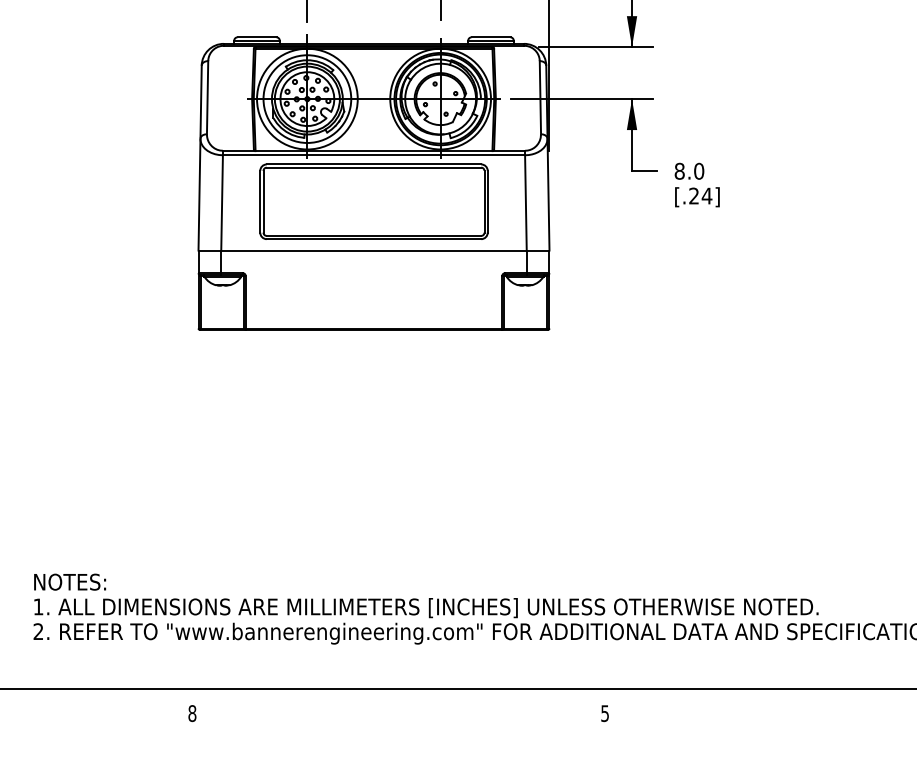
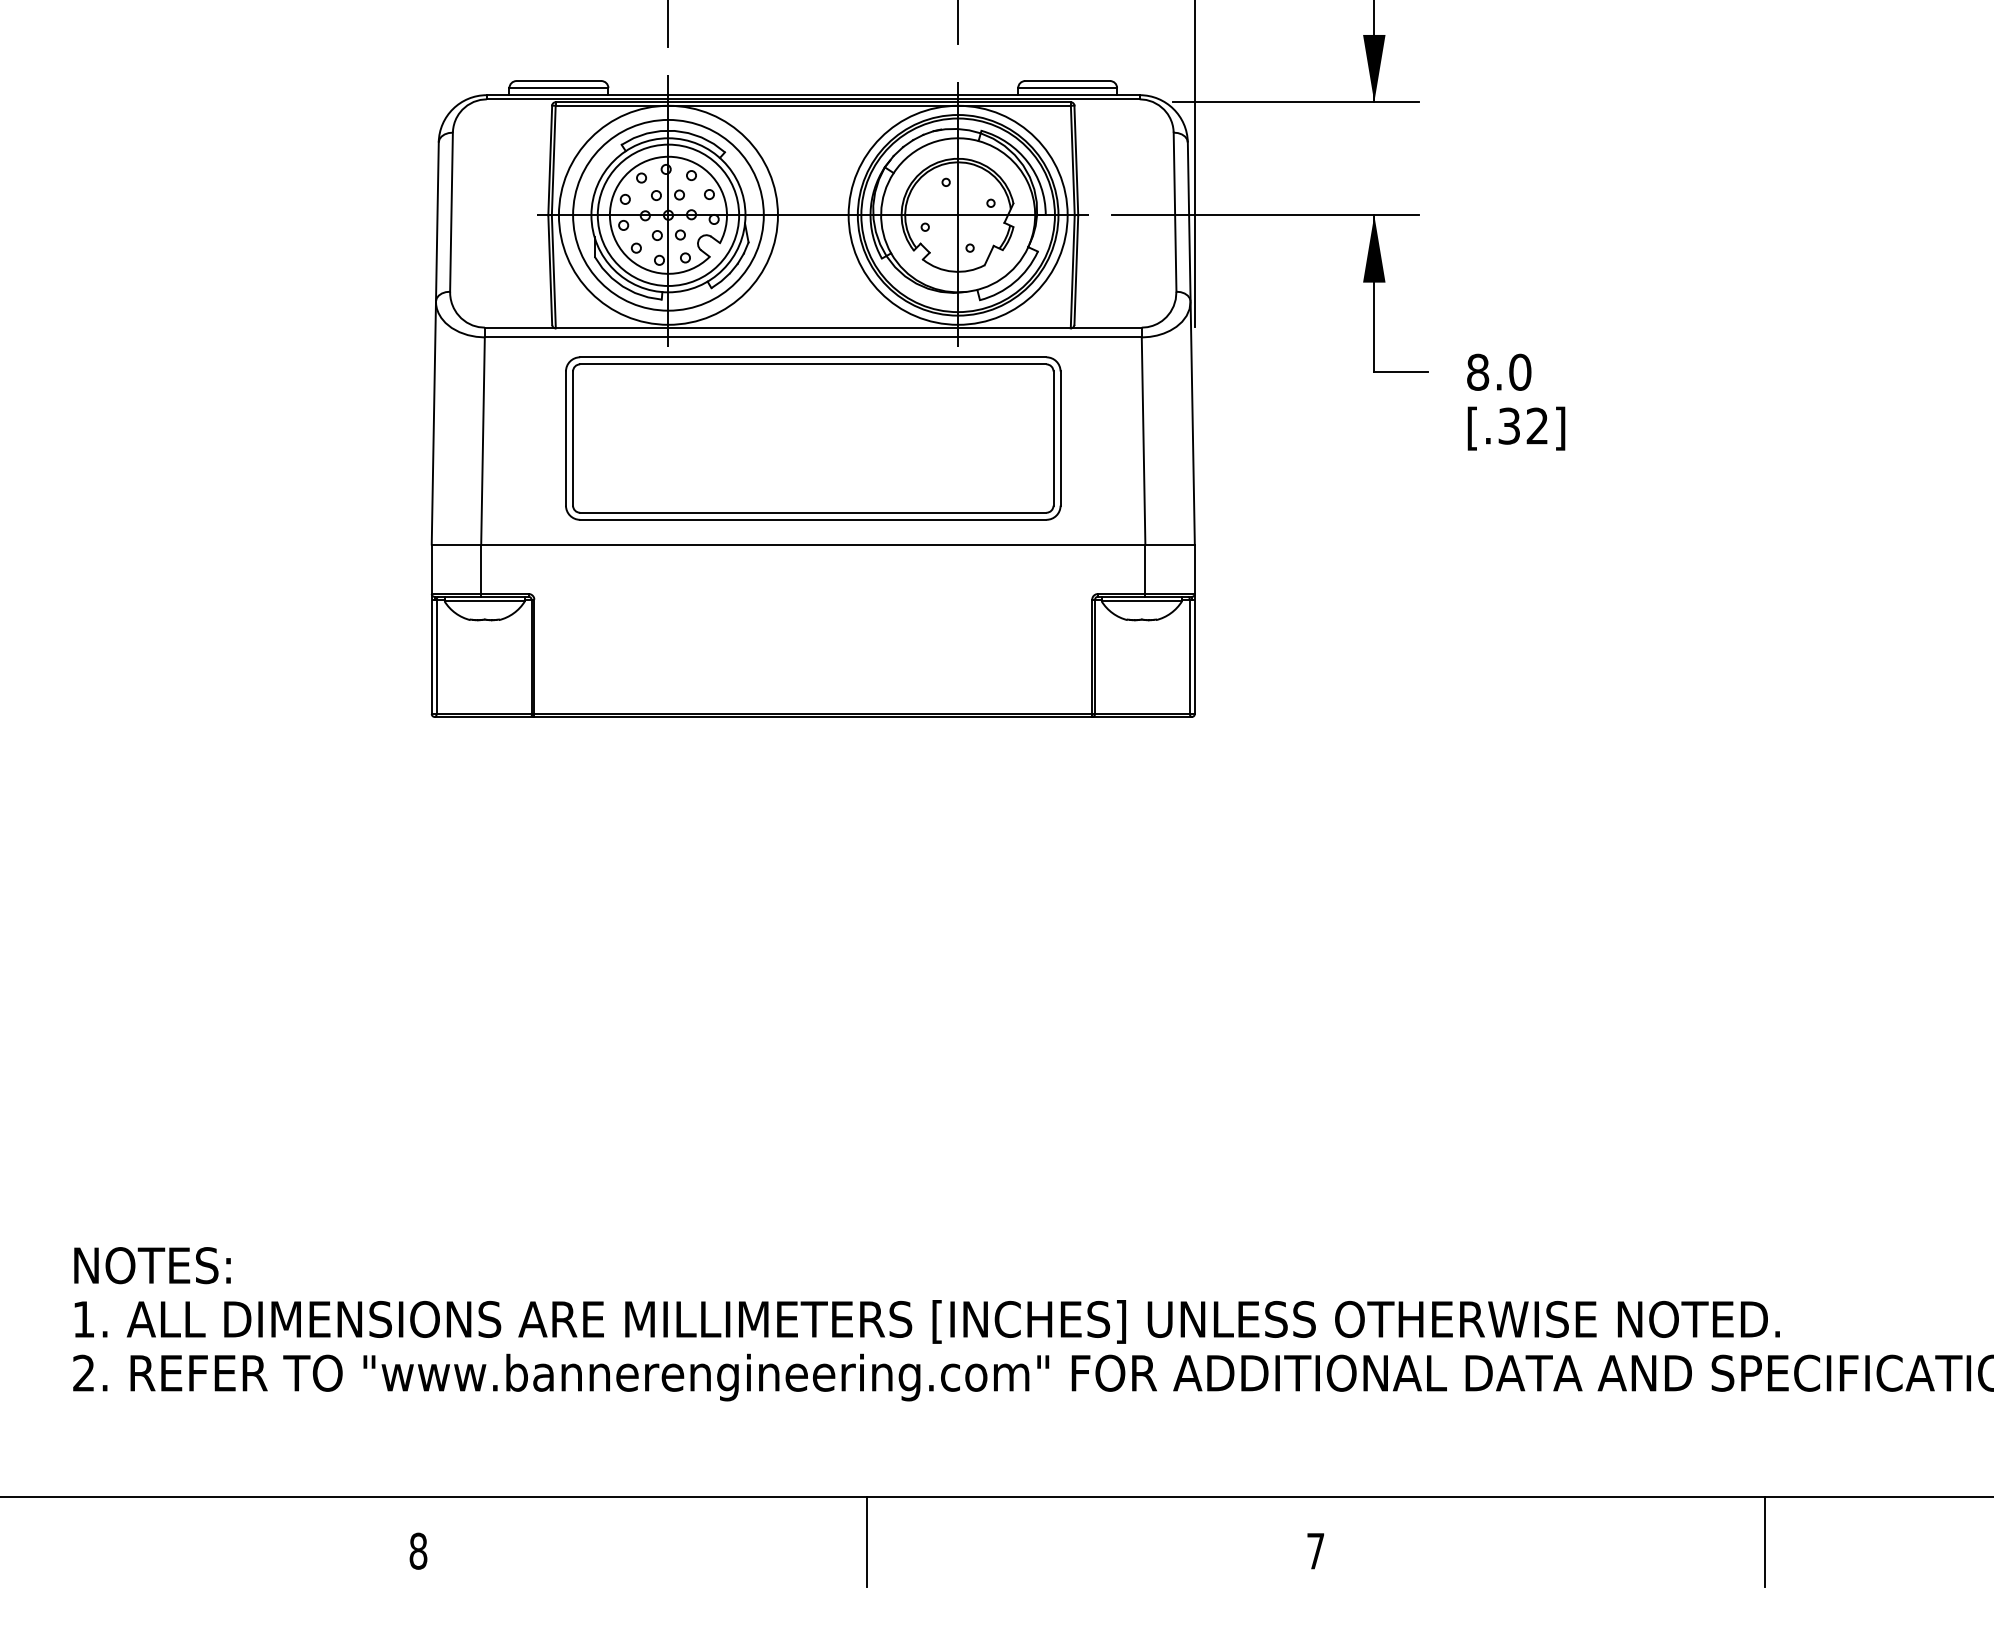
text: (700, 195) -> (1523, 424), [.24] -> [.32]
line: (398, 709) -> (866, 1542), added
line: (811, 709) -> (1764, 1542), added
text: (604, 713) -> (1314, 1551), 5 -> 7

